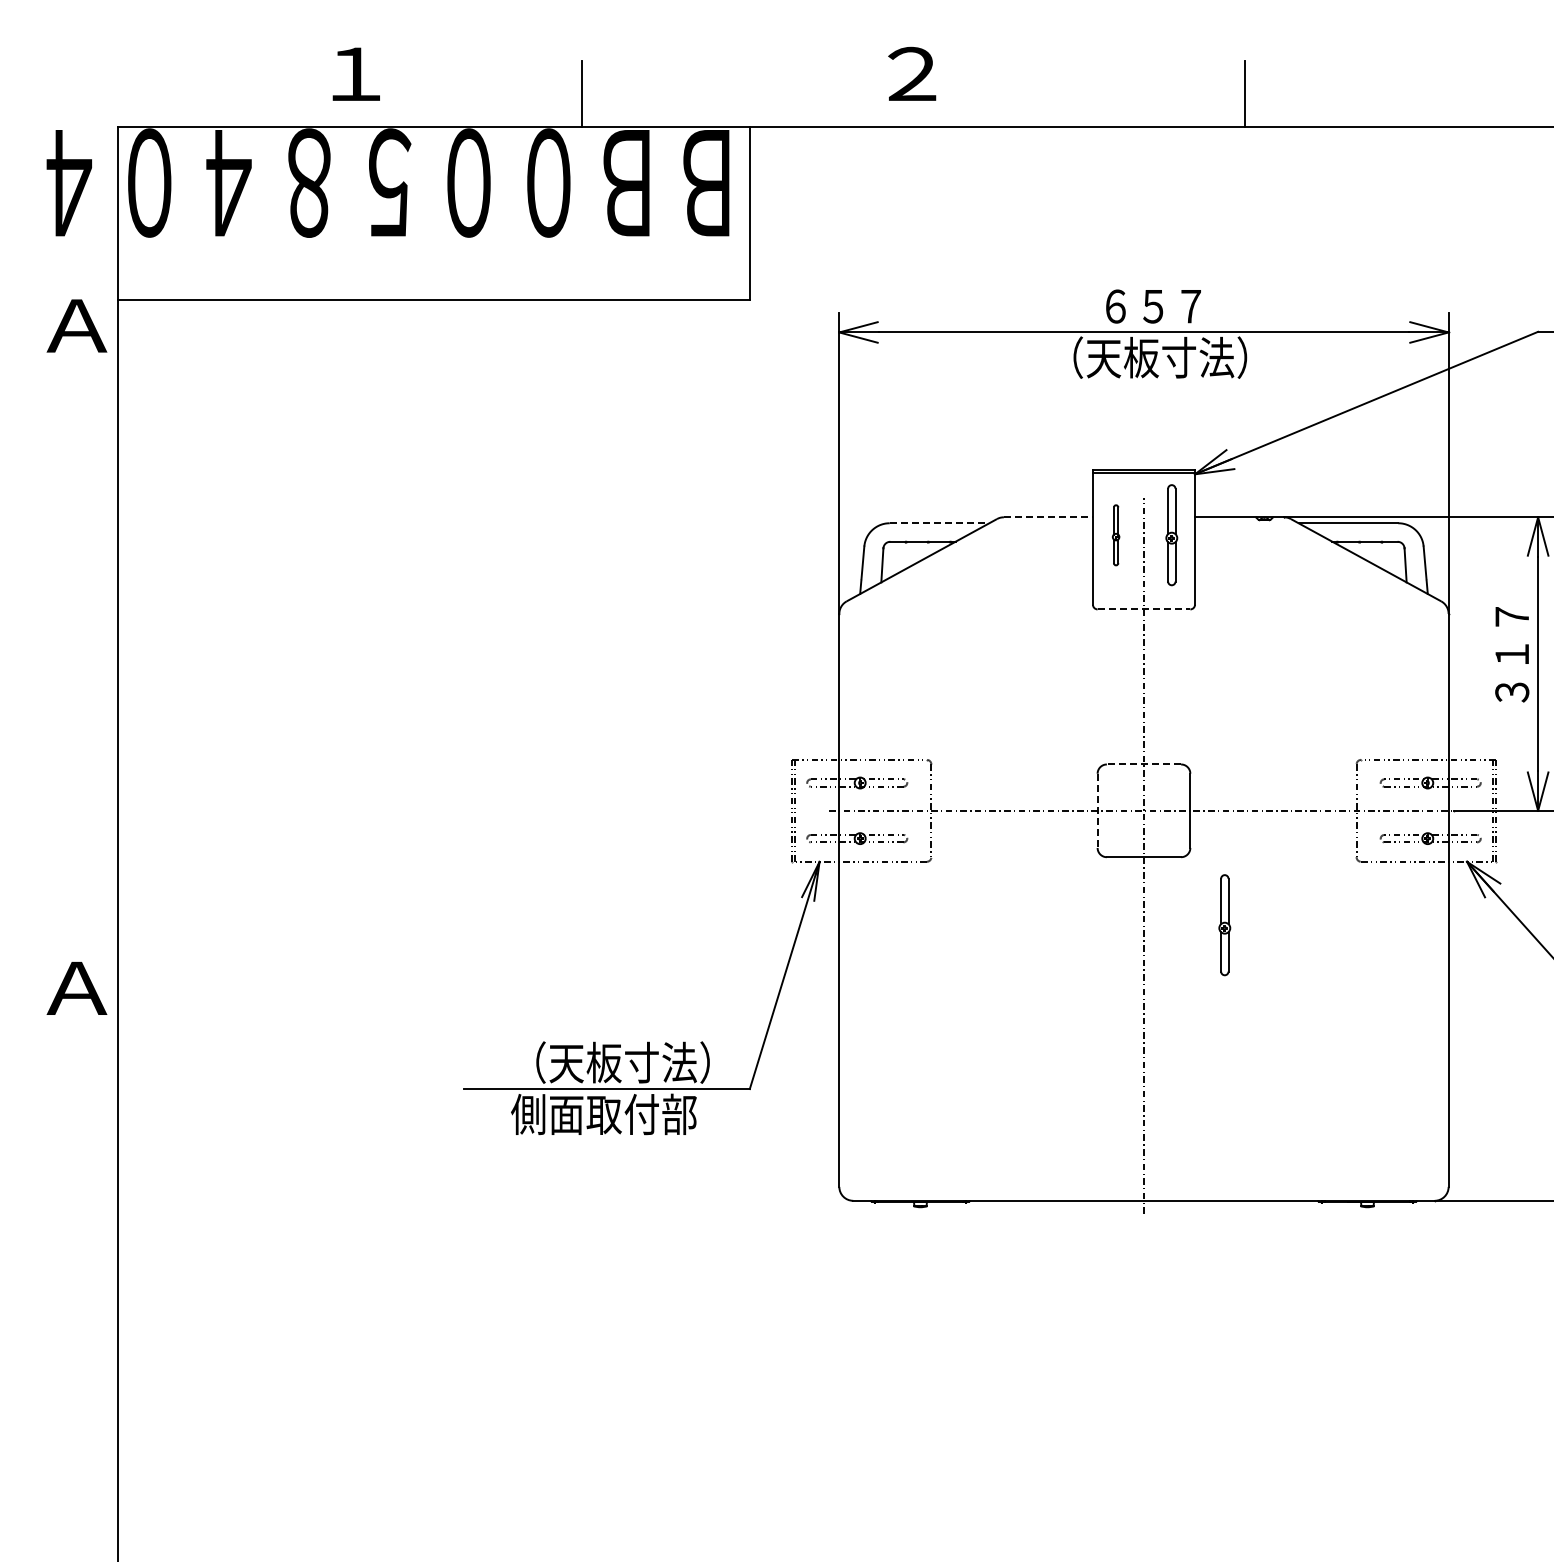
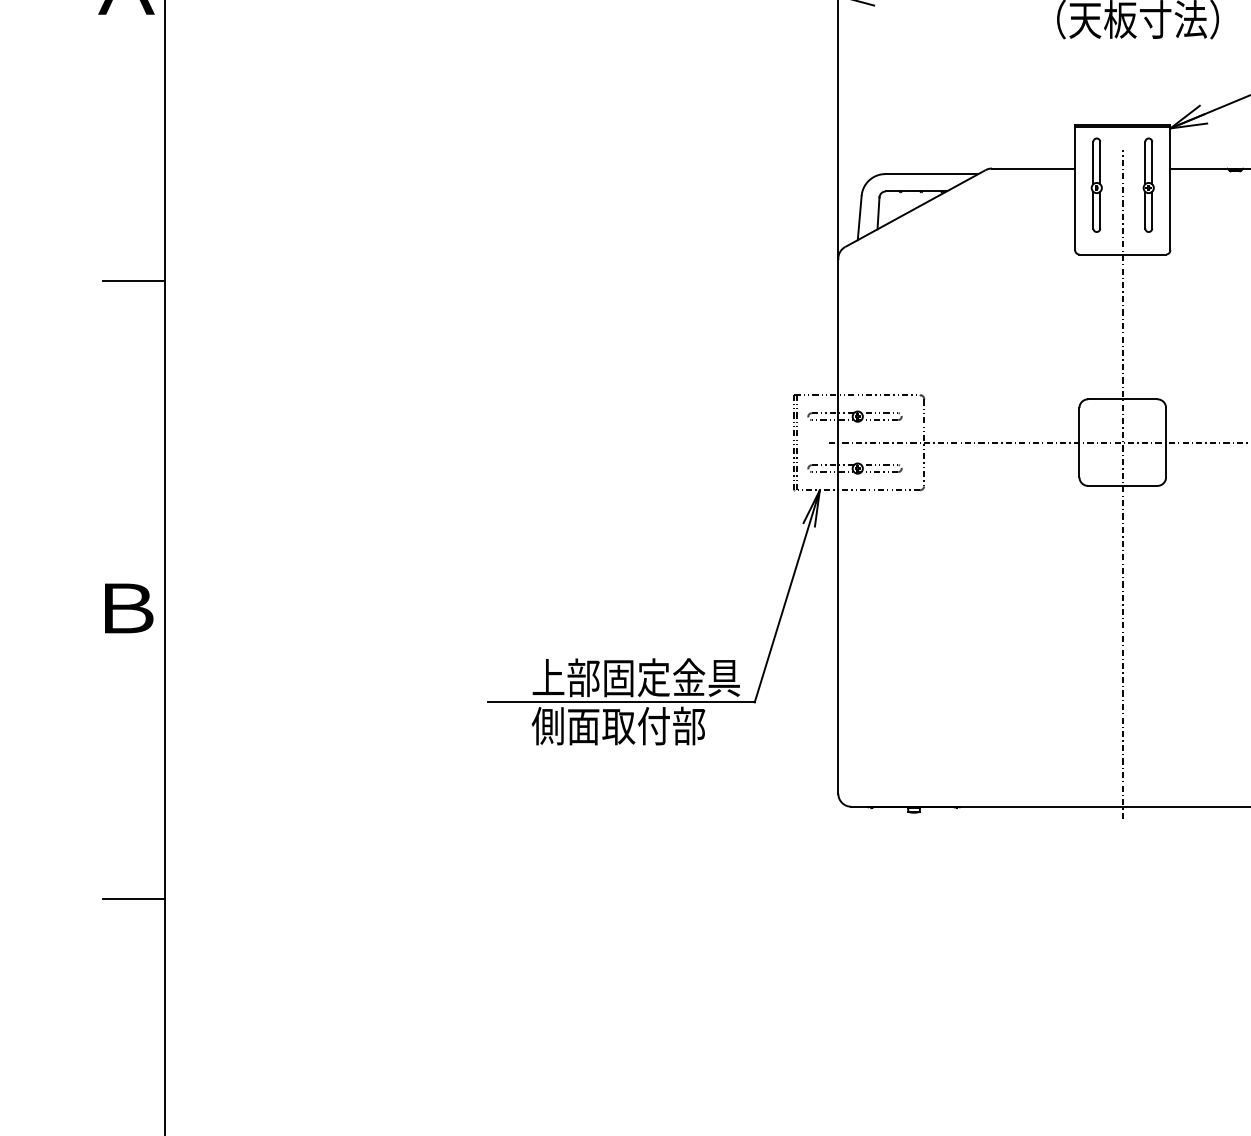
line: (1048, 517) -> (1033, 168), dashed -> solid
line: (939, 523) -> (931, 174), dashed -> solid
part: (1115, 535) -> (1096, 185), size x1.67
line: (1144, 609) -> (1123, 254), dashed -> solid
line: (85, 637) -> (134, 280), added
line: (1143, 764) -> (1122, 399), dashed -> solid
line: (1097, 811) -> (1079, 443), dashed -> solid
part: (1224, 925) -> (1197, 549), removed
text: (76, 987) -> (126, 607), Ａ -> Ｂ
text: (622, 1062) -> (635, 677), （天板寸法） -> 上部固定金具
line: (85, 1299) -> (134, 898), added

